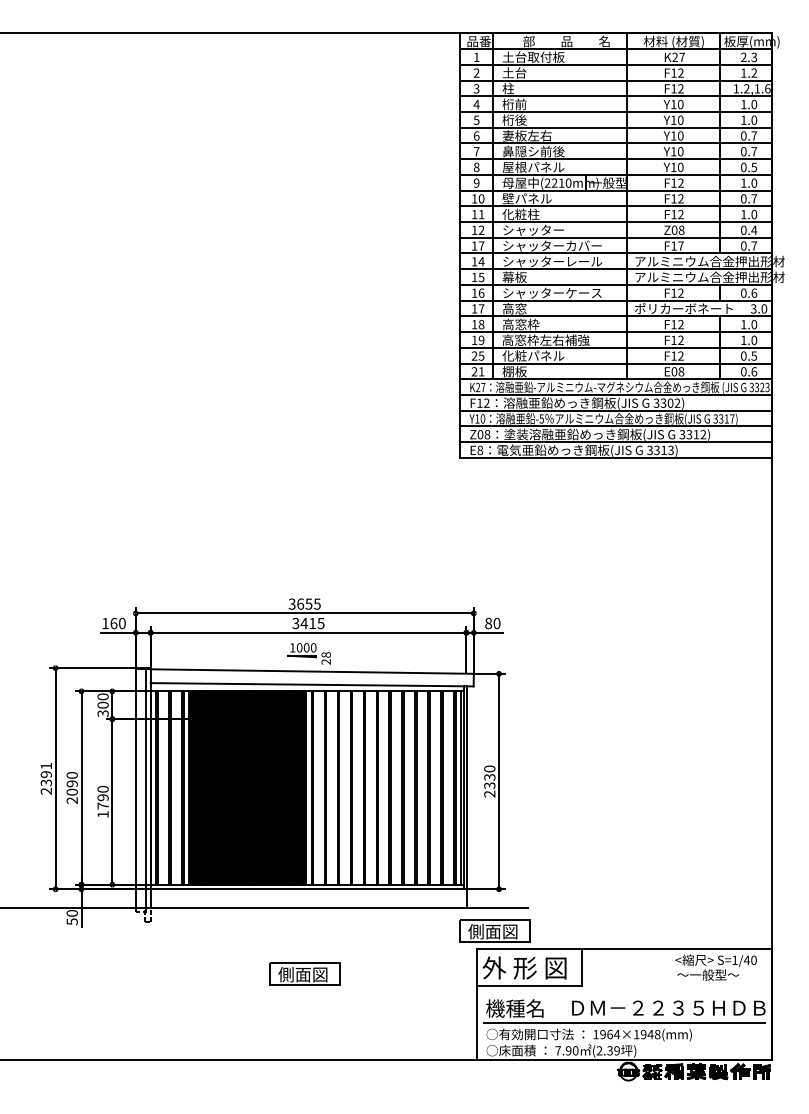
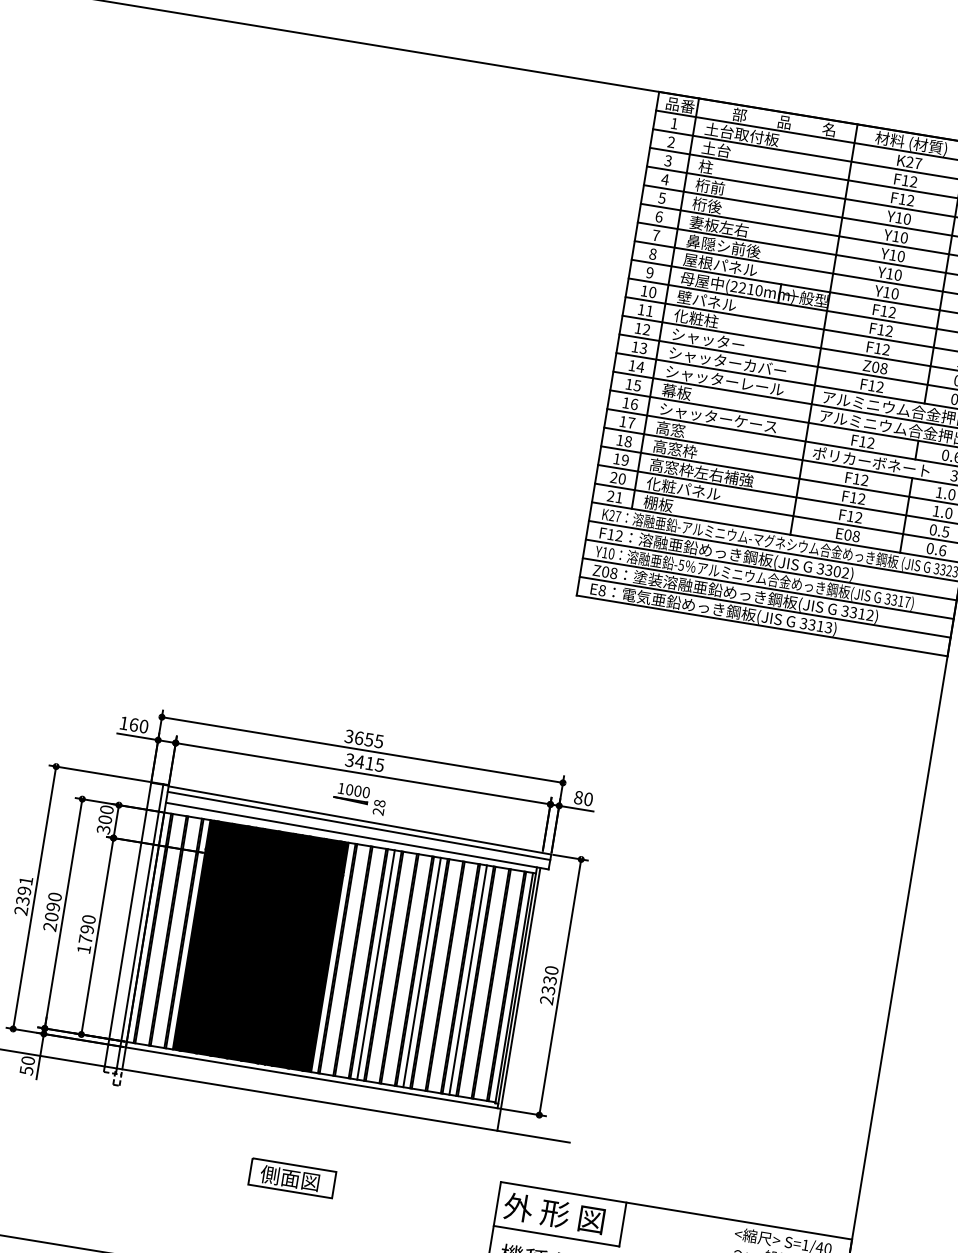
text: (481, 245) -> (643, 347), 17 -> 13
text: (680, 245) -> (879, 386), F17 -> F12
text: (481, 355) -> (622, 478), 25 -> 20
line: (311, 675) -> (358, 824), added
line: (344, 787) -> (375, 964), added
line: (383, 787) -> (422, 971), added
line: (422, 787) -> (468, 979), added
part: (494, 930) -> (525, 1163), removed

